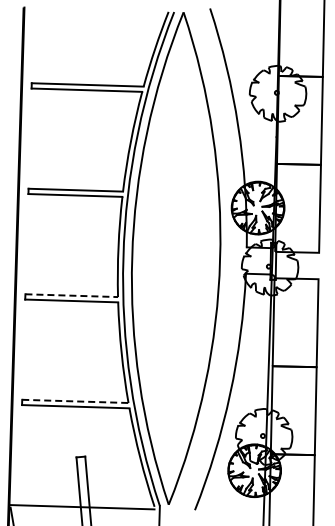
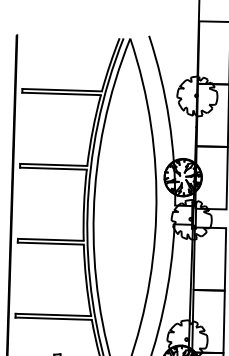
line: (72, 295) -> (51, 239), dashed -> solid
line: (75, 401) -> (53, 315), dashed -> solid

